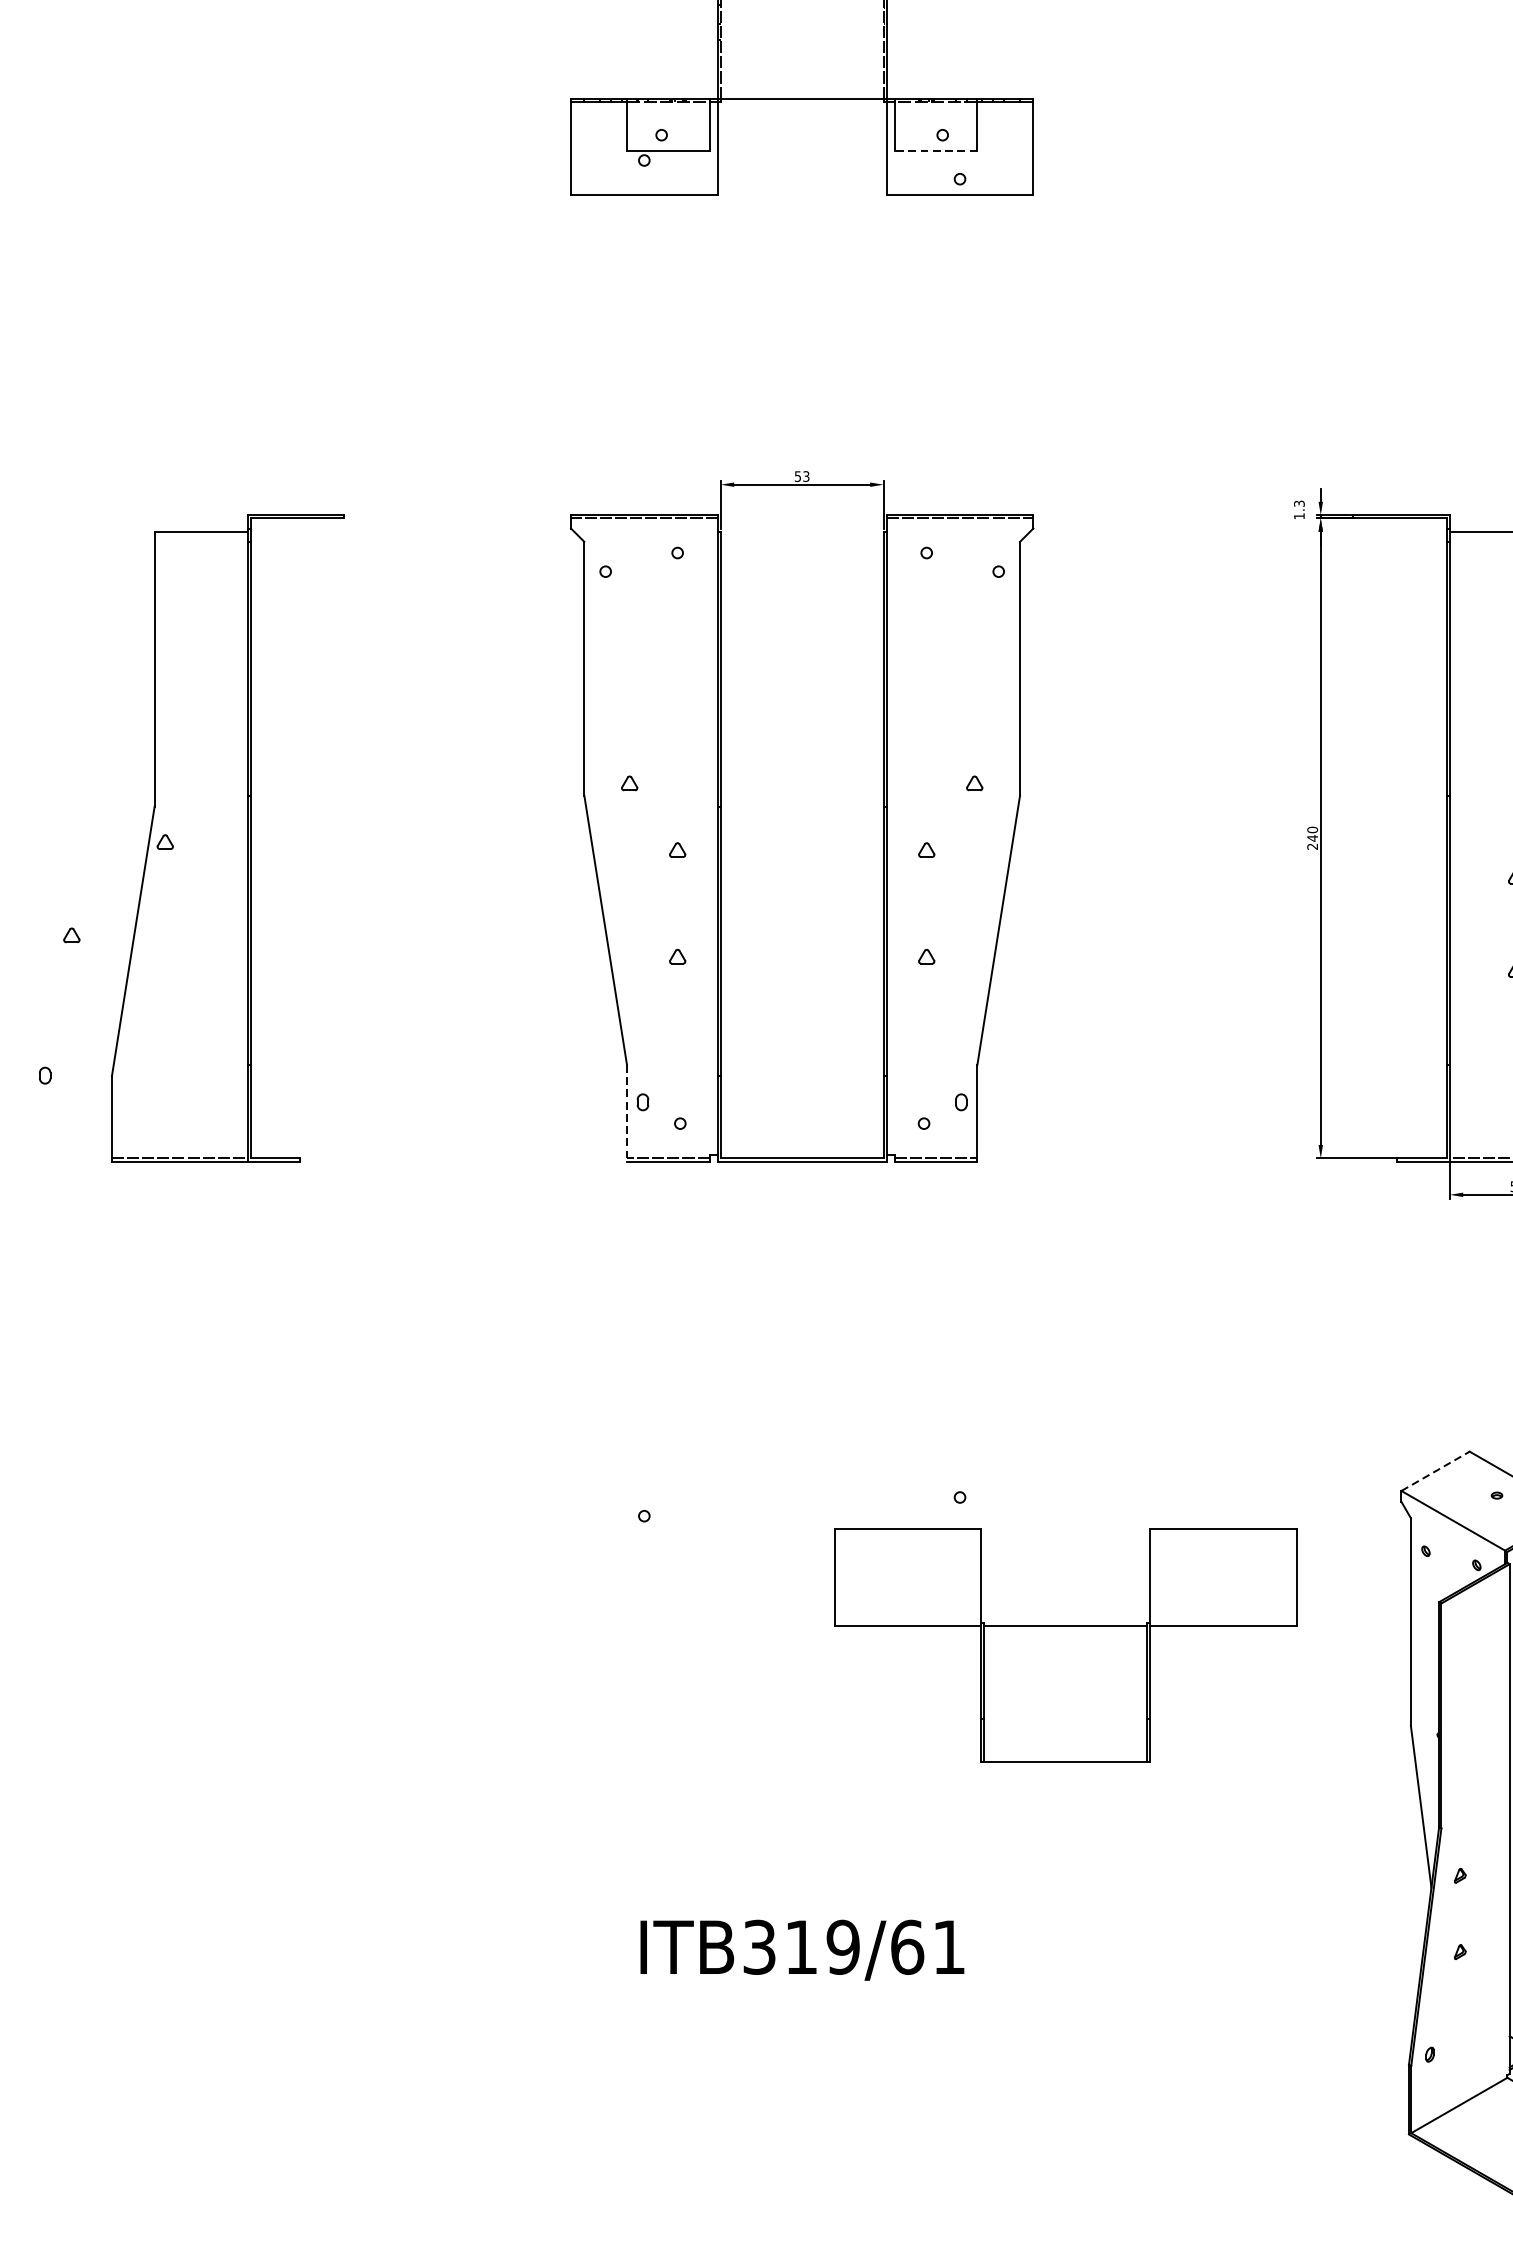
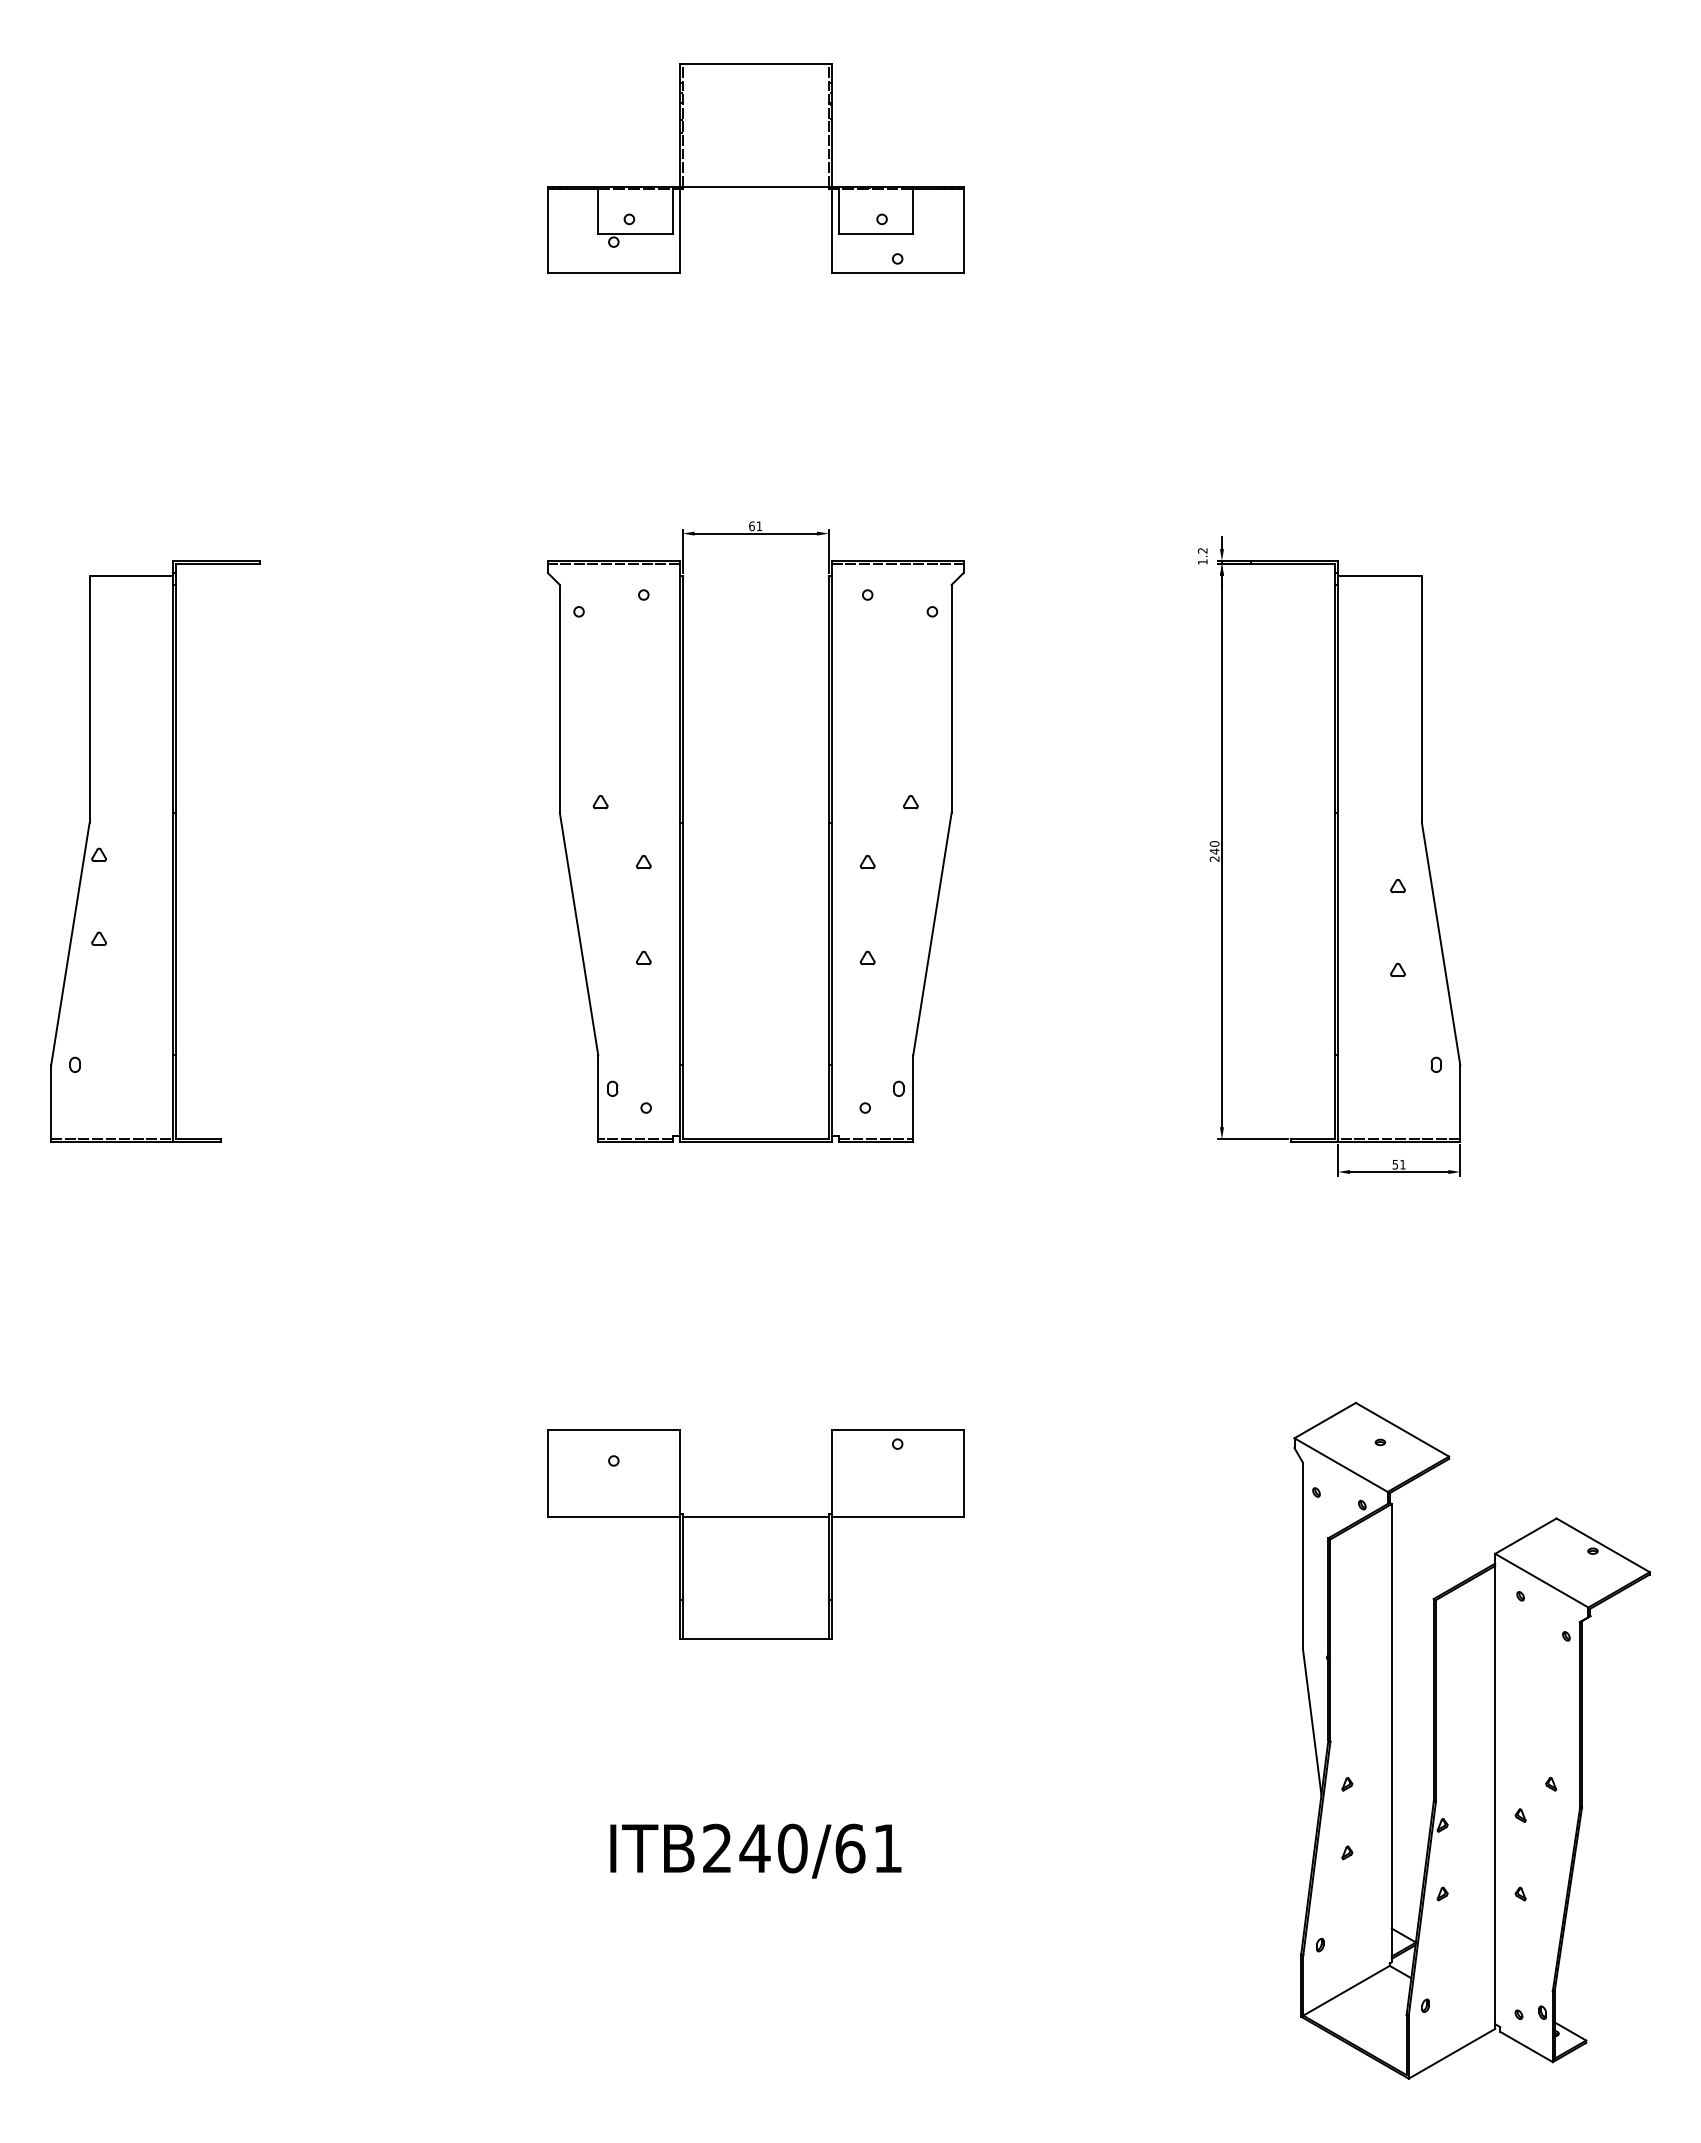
line: (935, 150) -> (875, 233), dashed -> solid
text: (801, 476) -> (755, 526), 53 -> 61
text: (1299, 503) -> (1202, 550), 1.3 -> 1.2
part: (227, 838) -> (155, 851), moved
line: (627, 1114) -> (598, 1099), dashed -> solid
line: (1435, 1471) -> (1325, 1420), dashed -> solid
part: (1065, 1645) -> (755, 1534), moved
text: (801, 1947) -> (755, 1848), ITB319/61 -> ITB240/61

